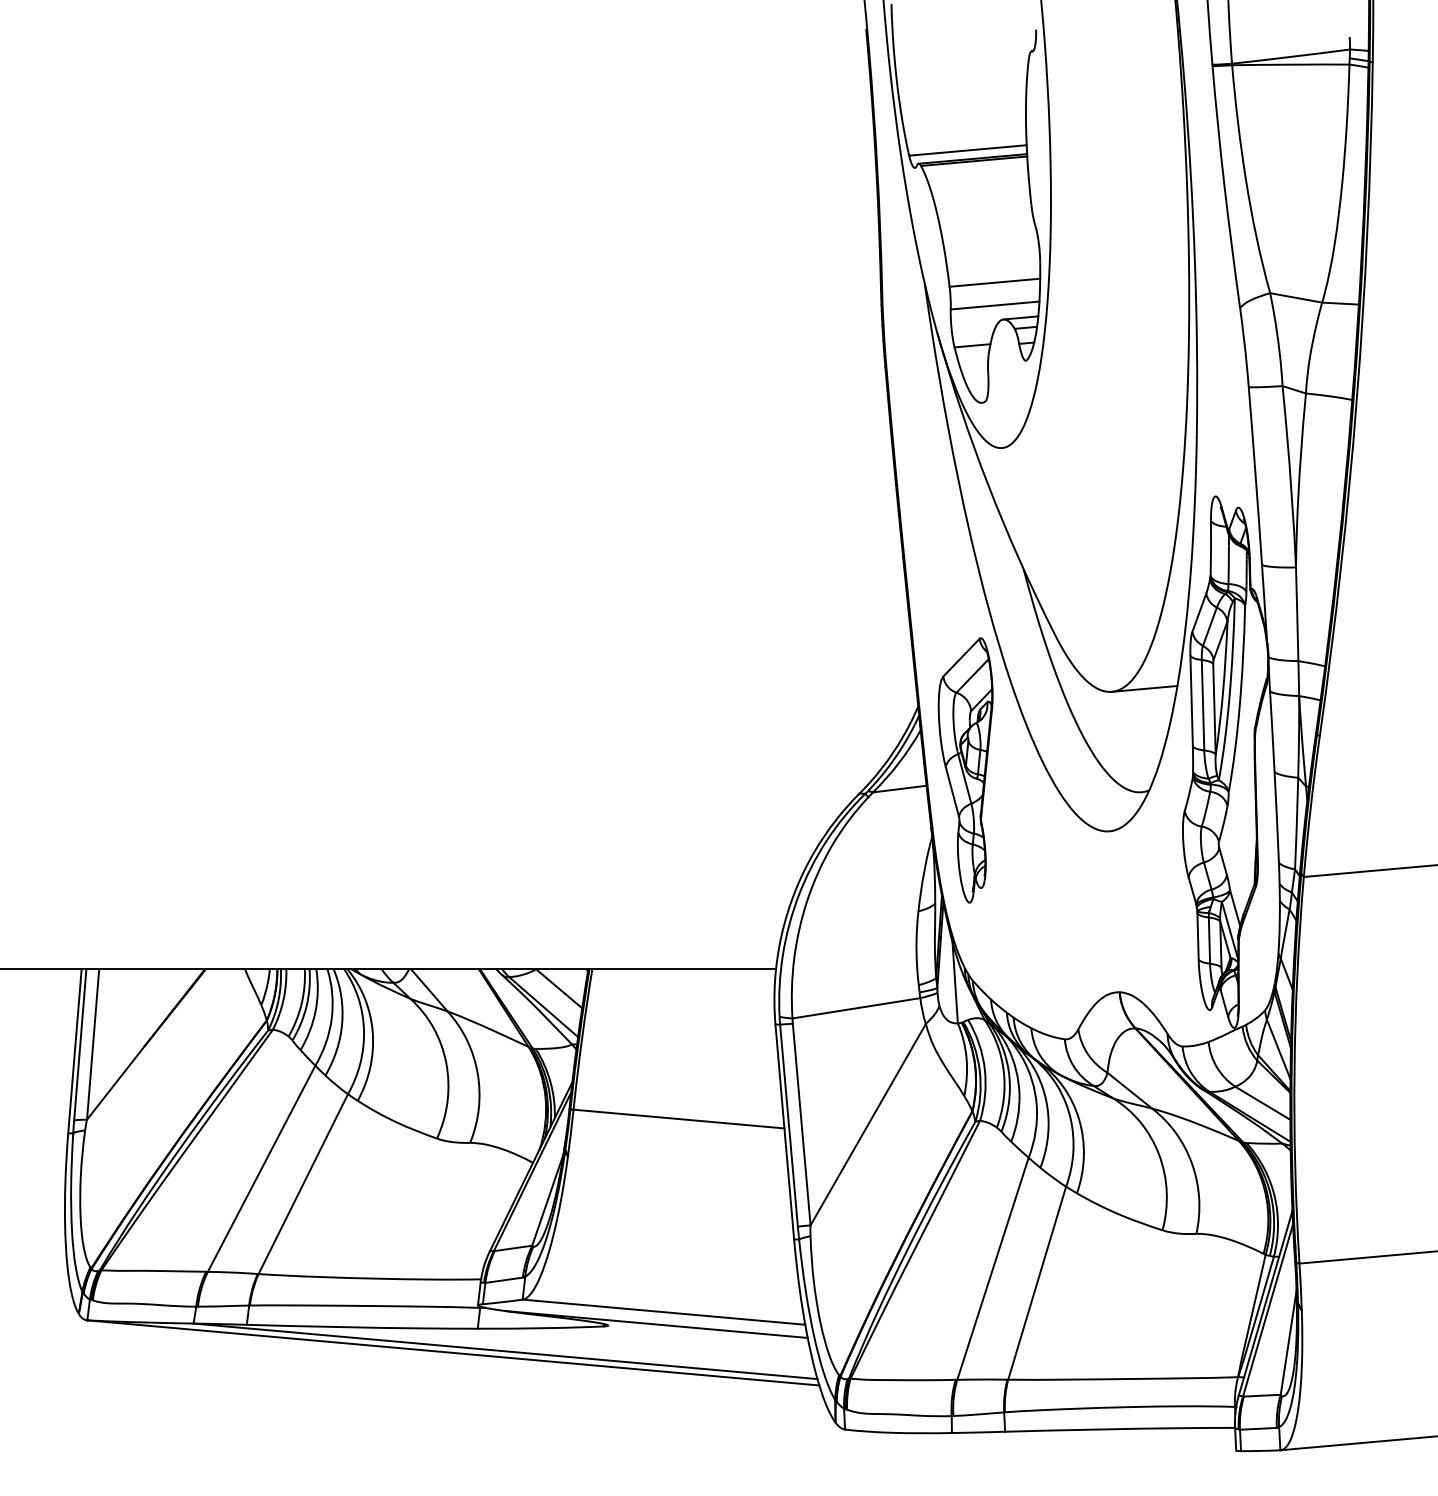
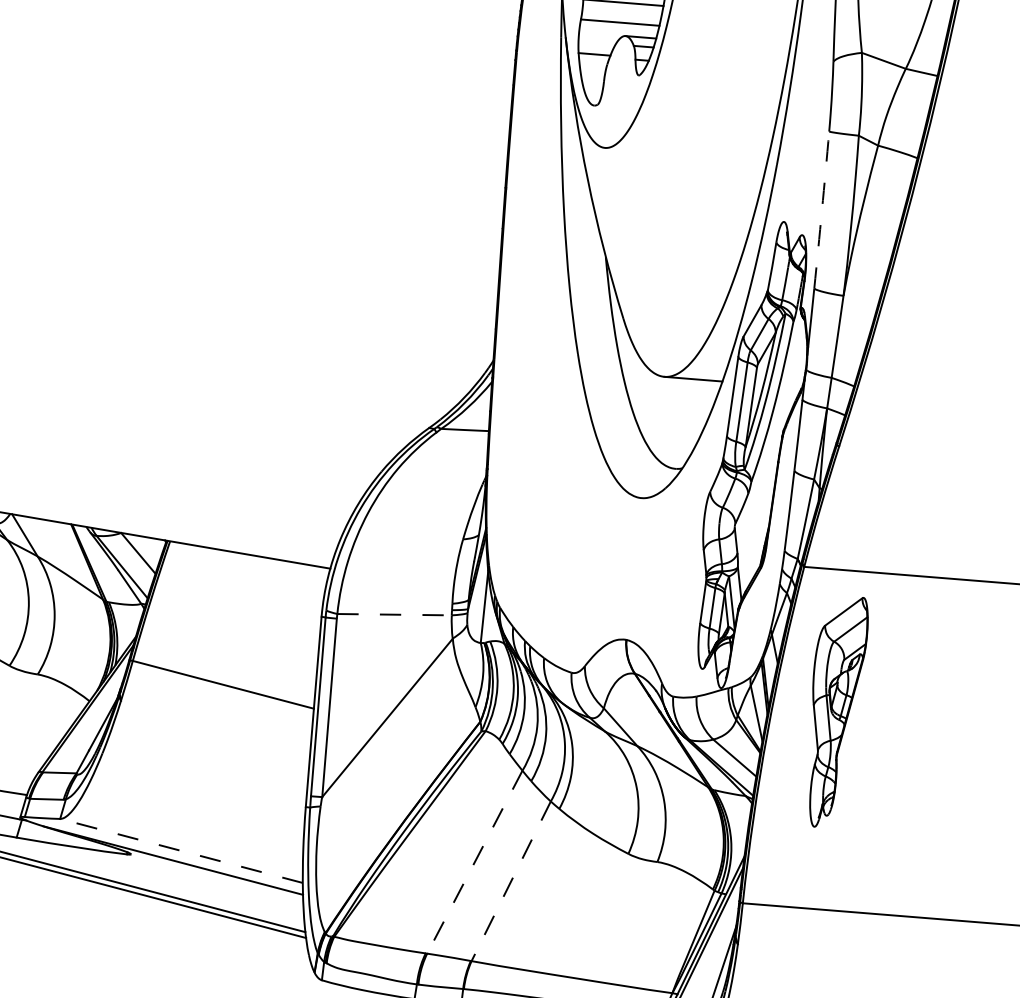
arc: (1255, 476) -> (821, 210), solid -> dashed
part: (965, 770) -> (830, 710), moved
line: (856, 1008) -> (394, 614), solid -> dashed
line: (992, 1268) -> (474, 861), solid -> dashed
line: (1037, 1283) -> (511, 881), solid -> dashed
line: (663, 1312) -> (181, 851), solid -> dashed

